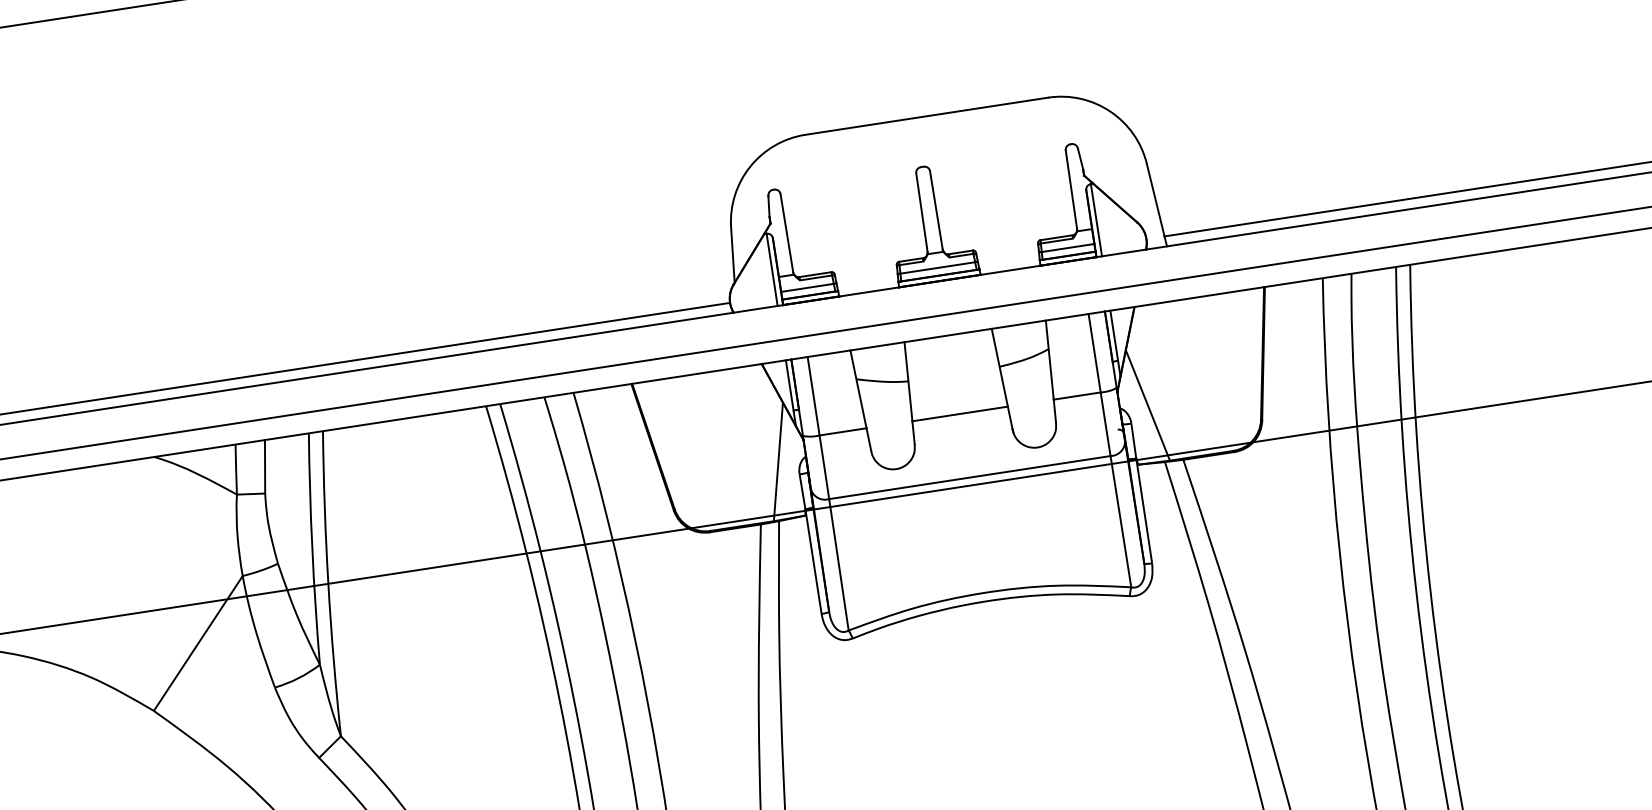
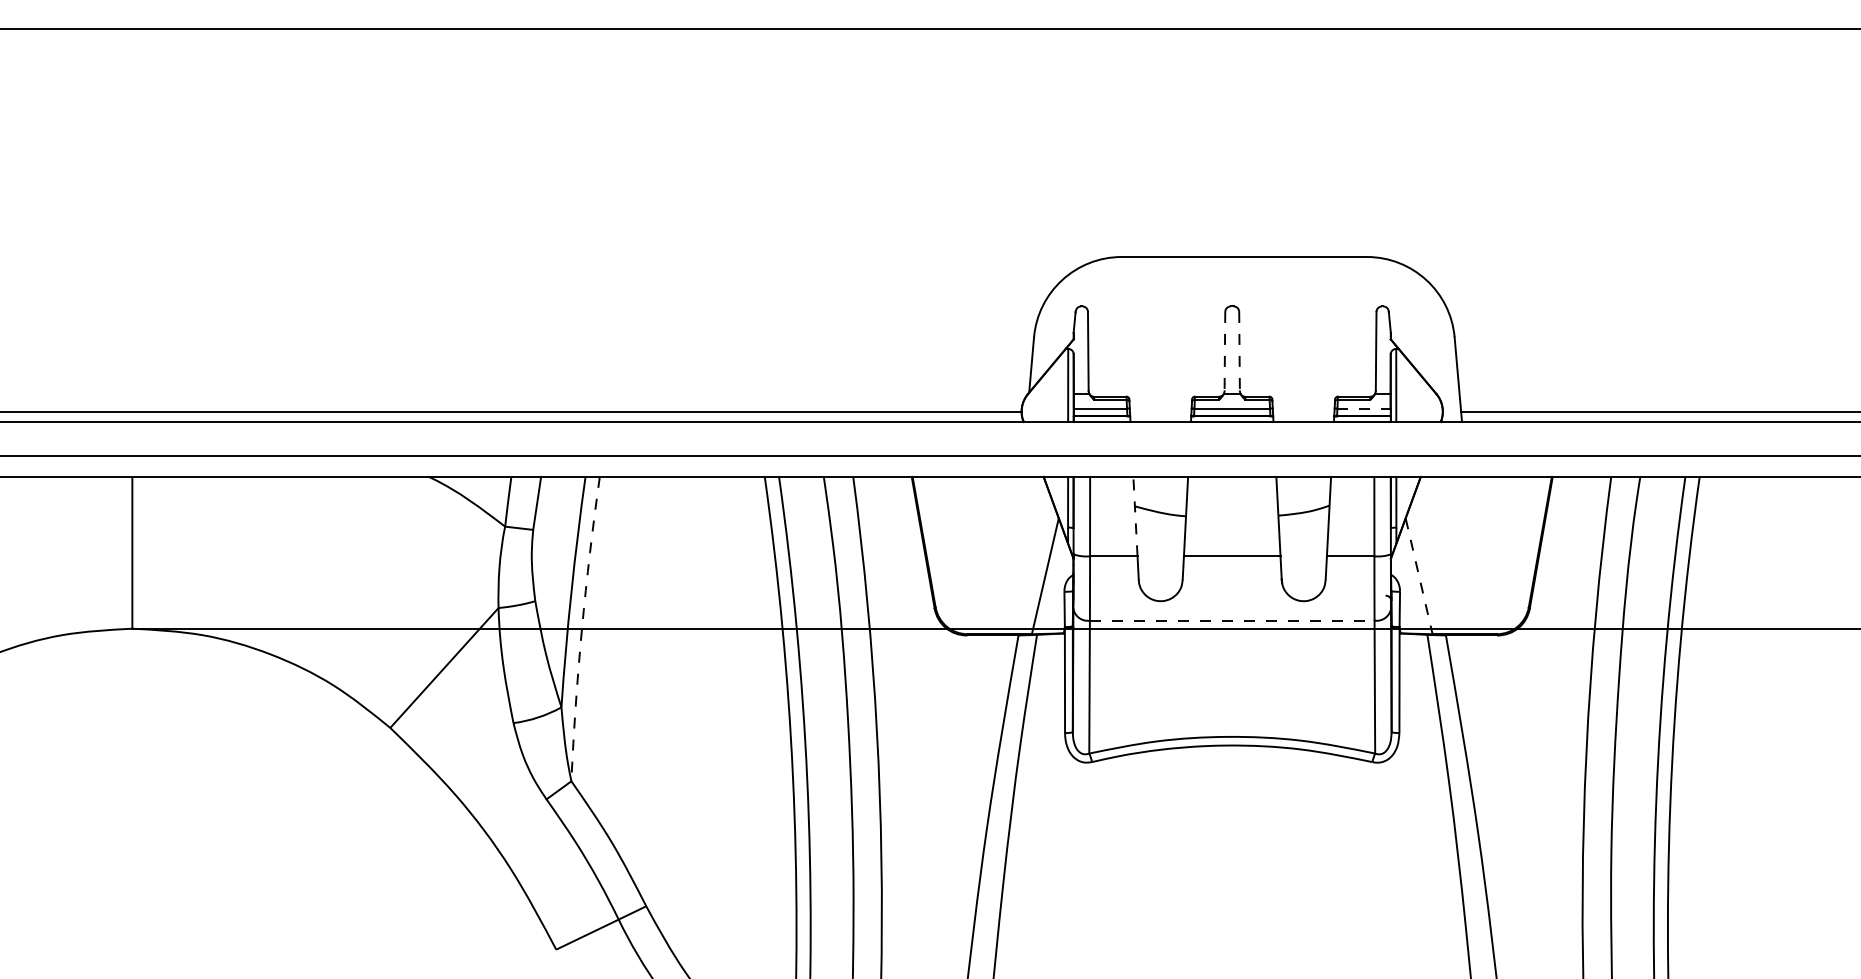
line: (936, 210) -> (1239, 351), solid -> dashed
line: (921, 212) -> (1224, 351), solid -> dashed
line: (1068, 247) -> (1364, 408), solid -> dashed
line: (858, 389) -> (1135, 516), solid -> dashed
line: (1148, 405) -> (1419, 576), solid -> dashed
line: (970, 477) -> (1232, 620), solid -> dashed
arc: (328, 583) -> (582, 628), solid -> dashed

